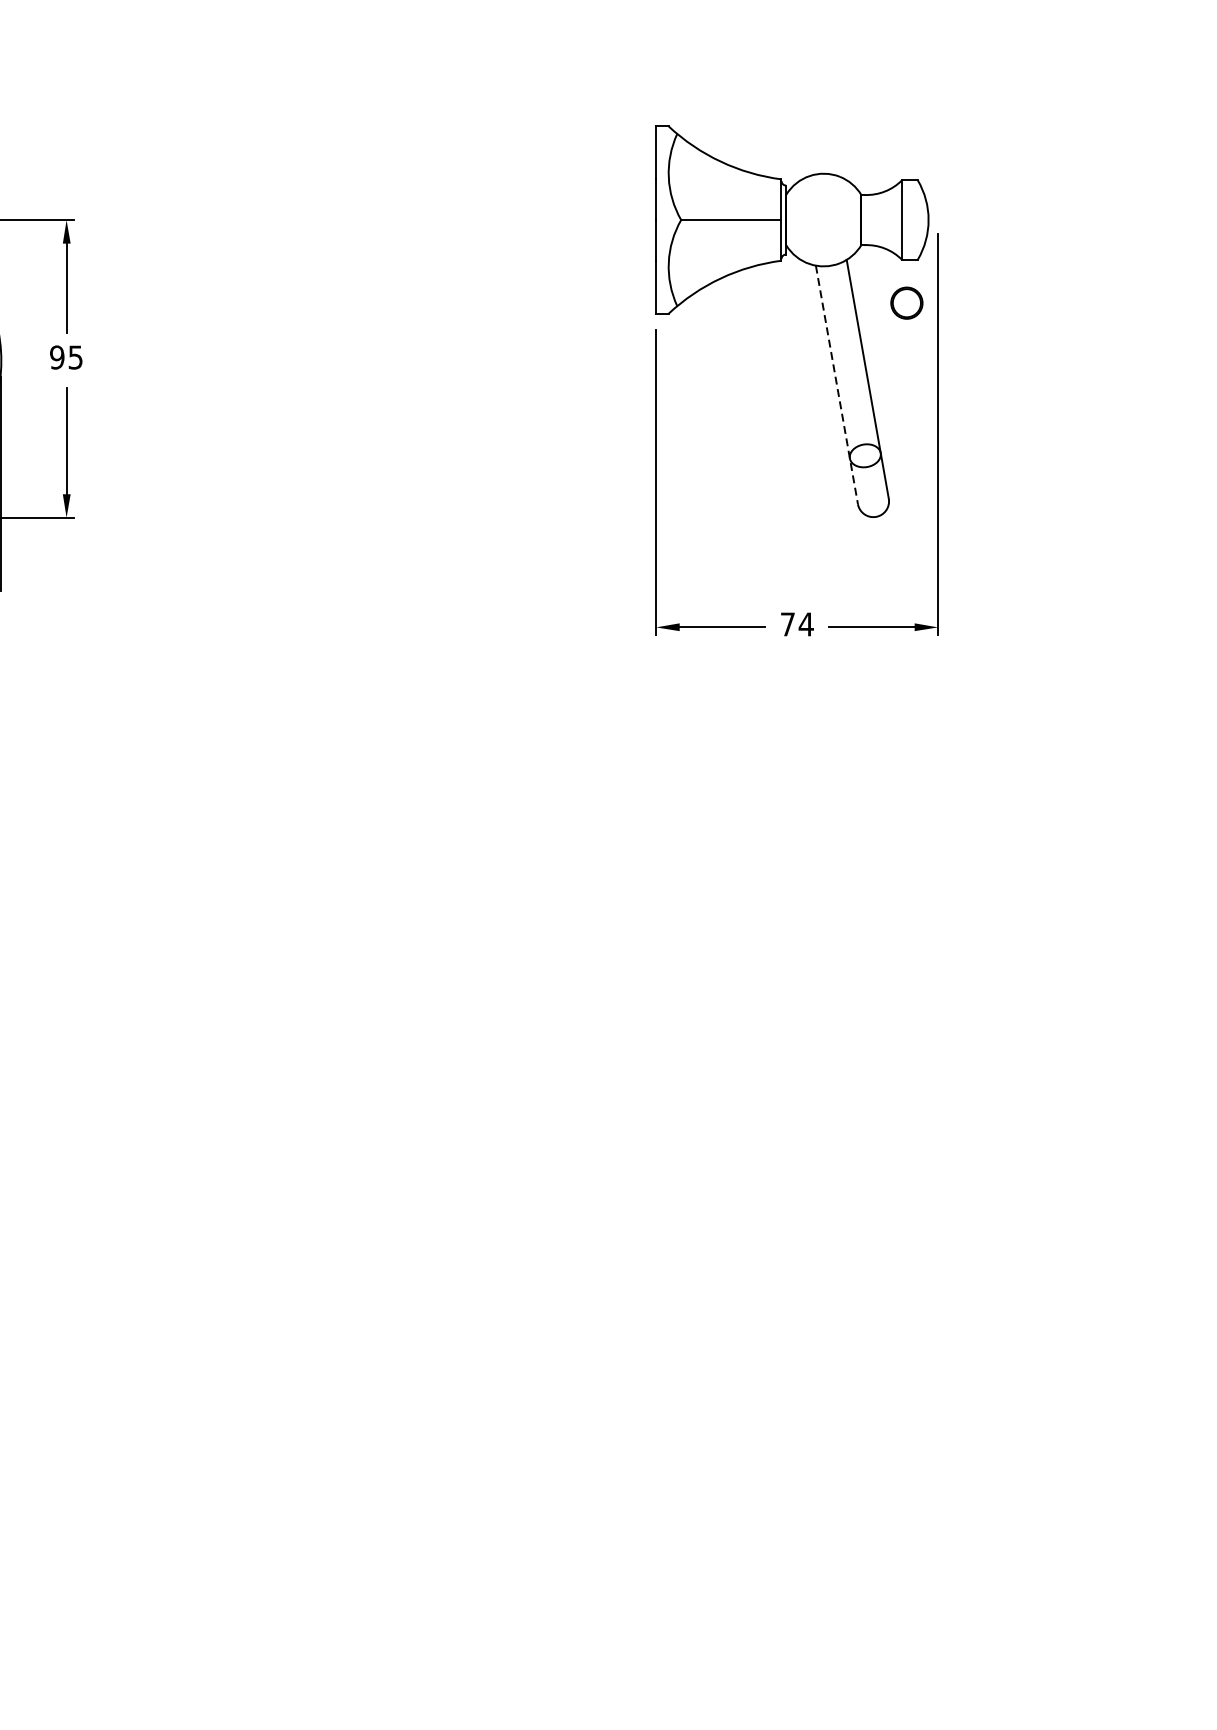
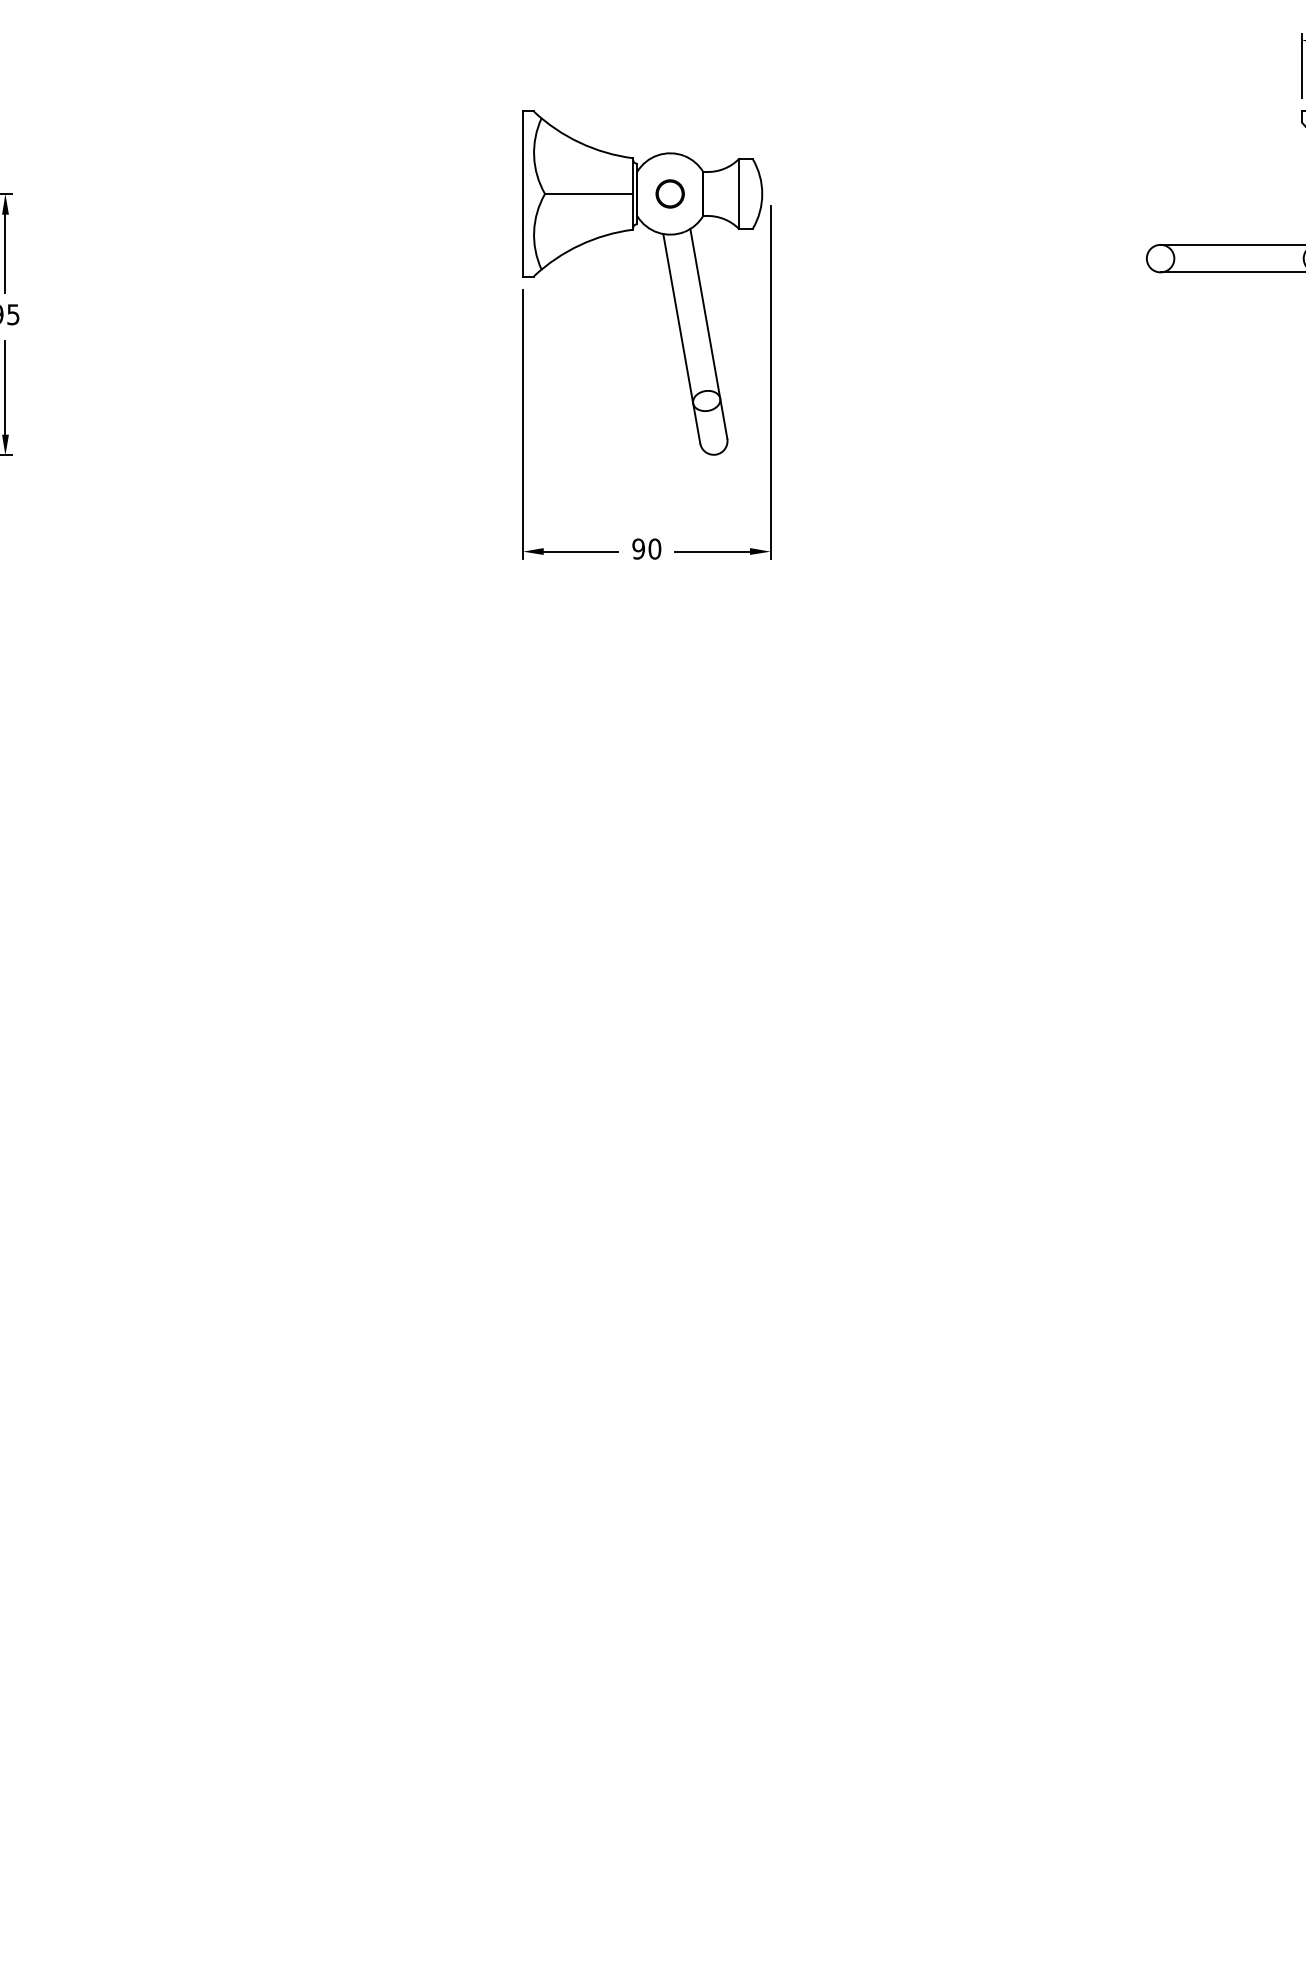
circle: (906, 302) -> (669, 193), moved
line: (836, 385) -> (681, 339), dashed -> solid
text: (796, 623) -> (646, 548), 74 -> 90

